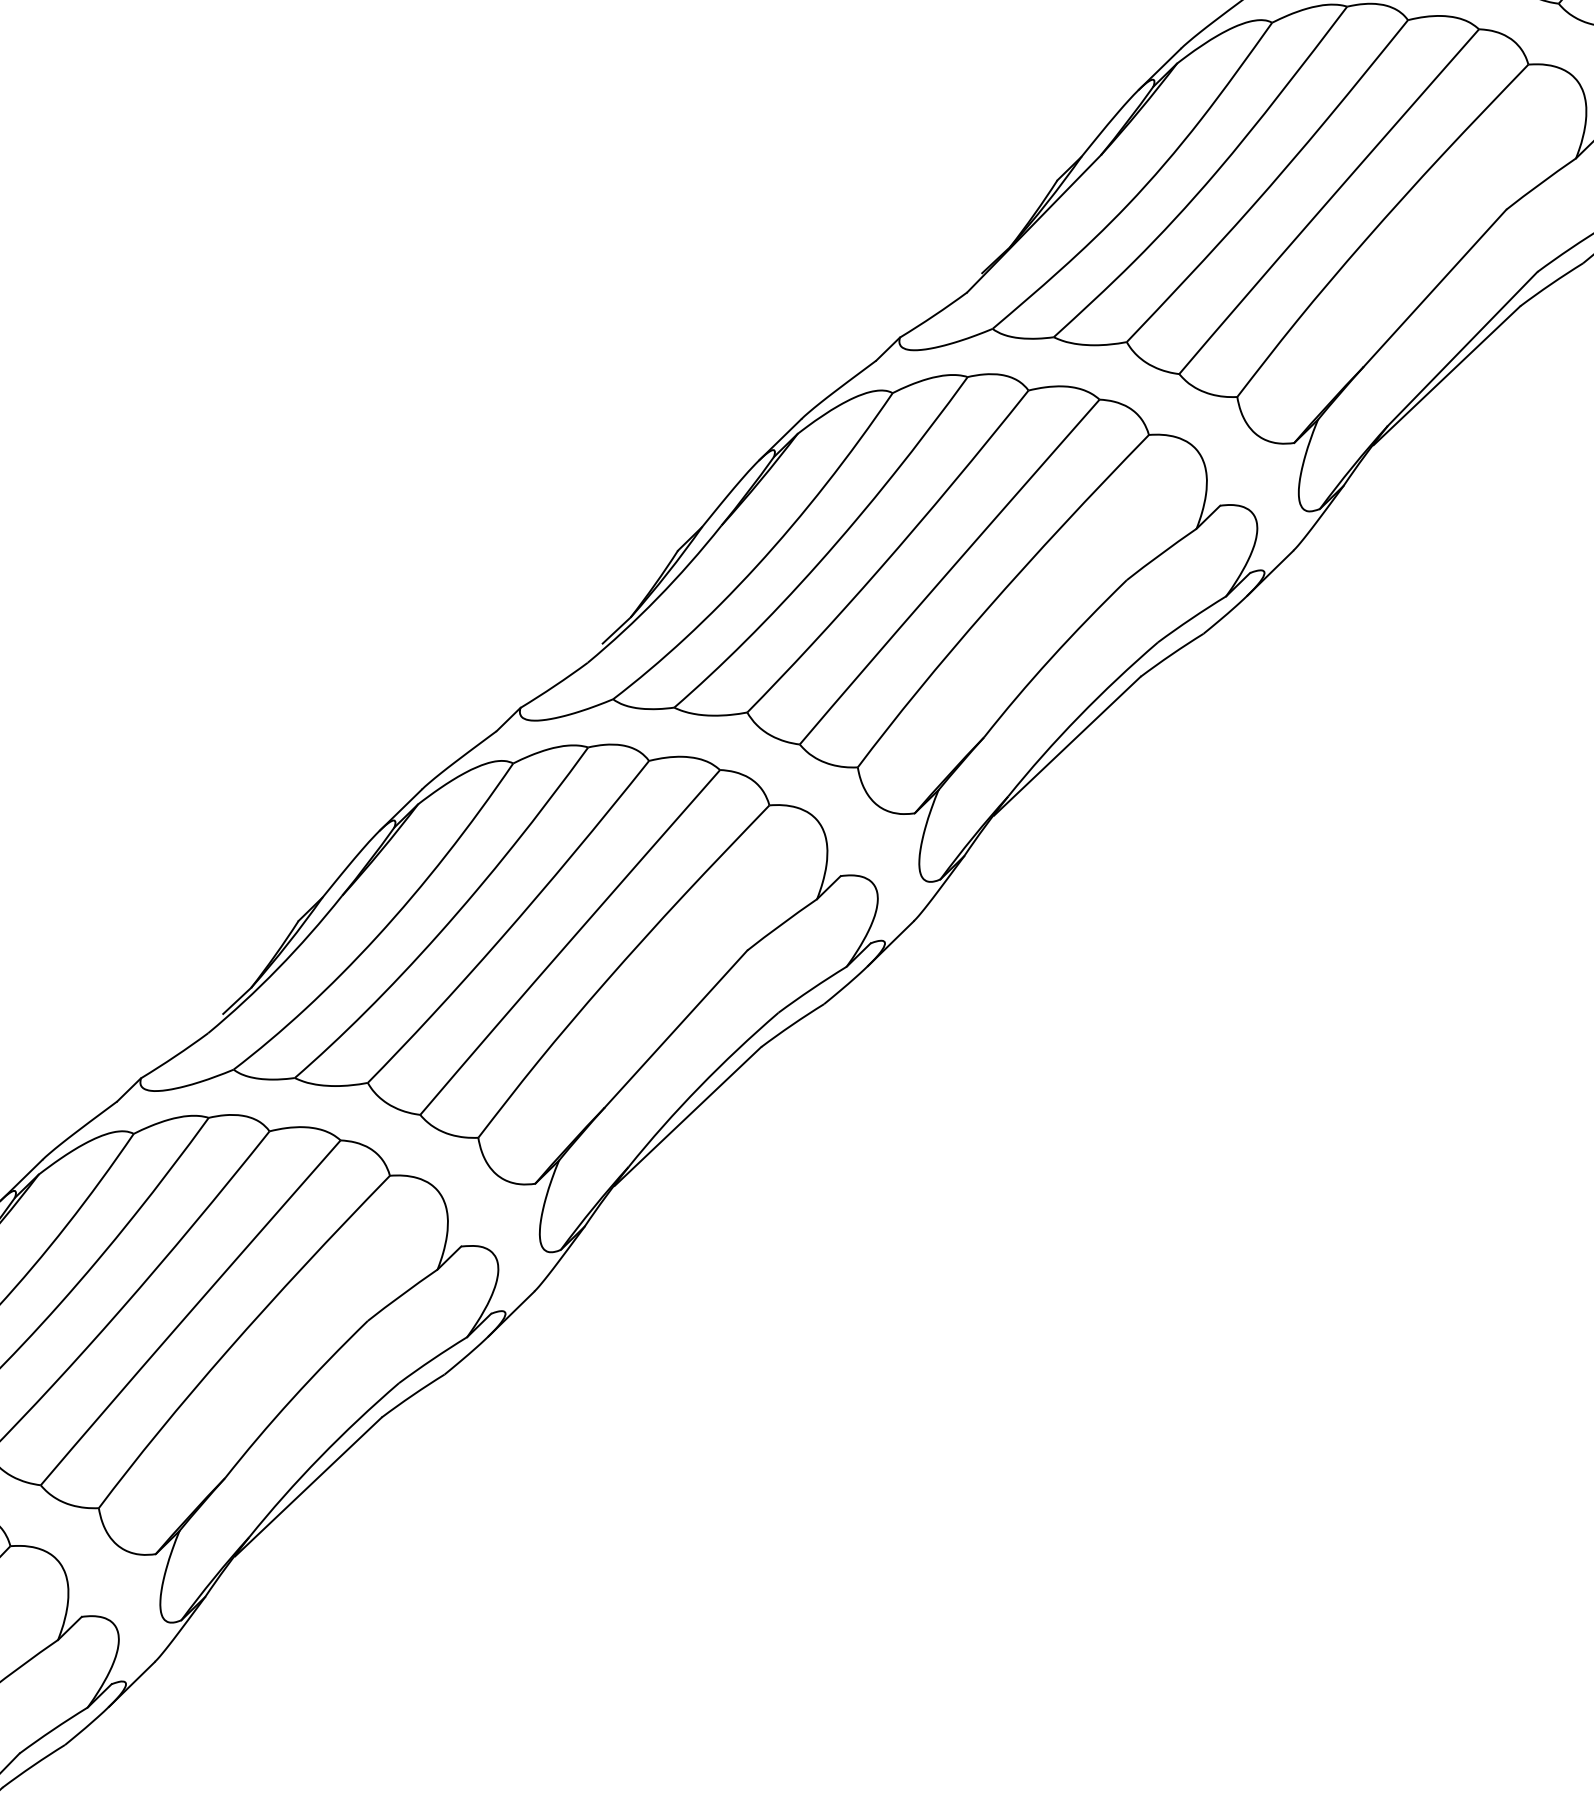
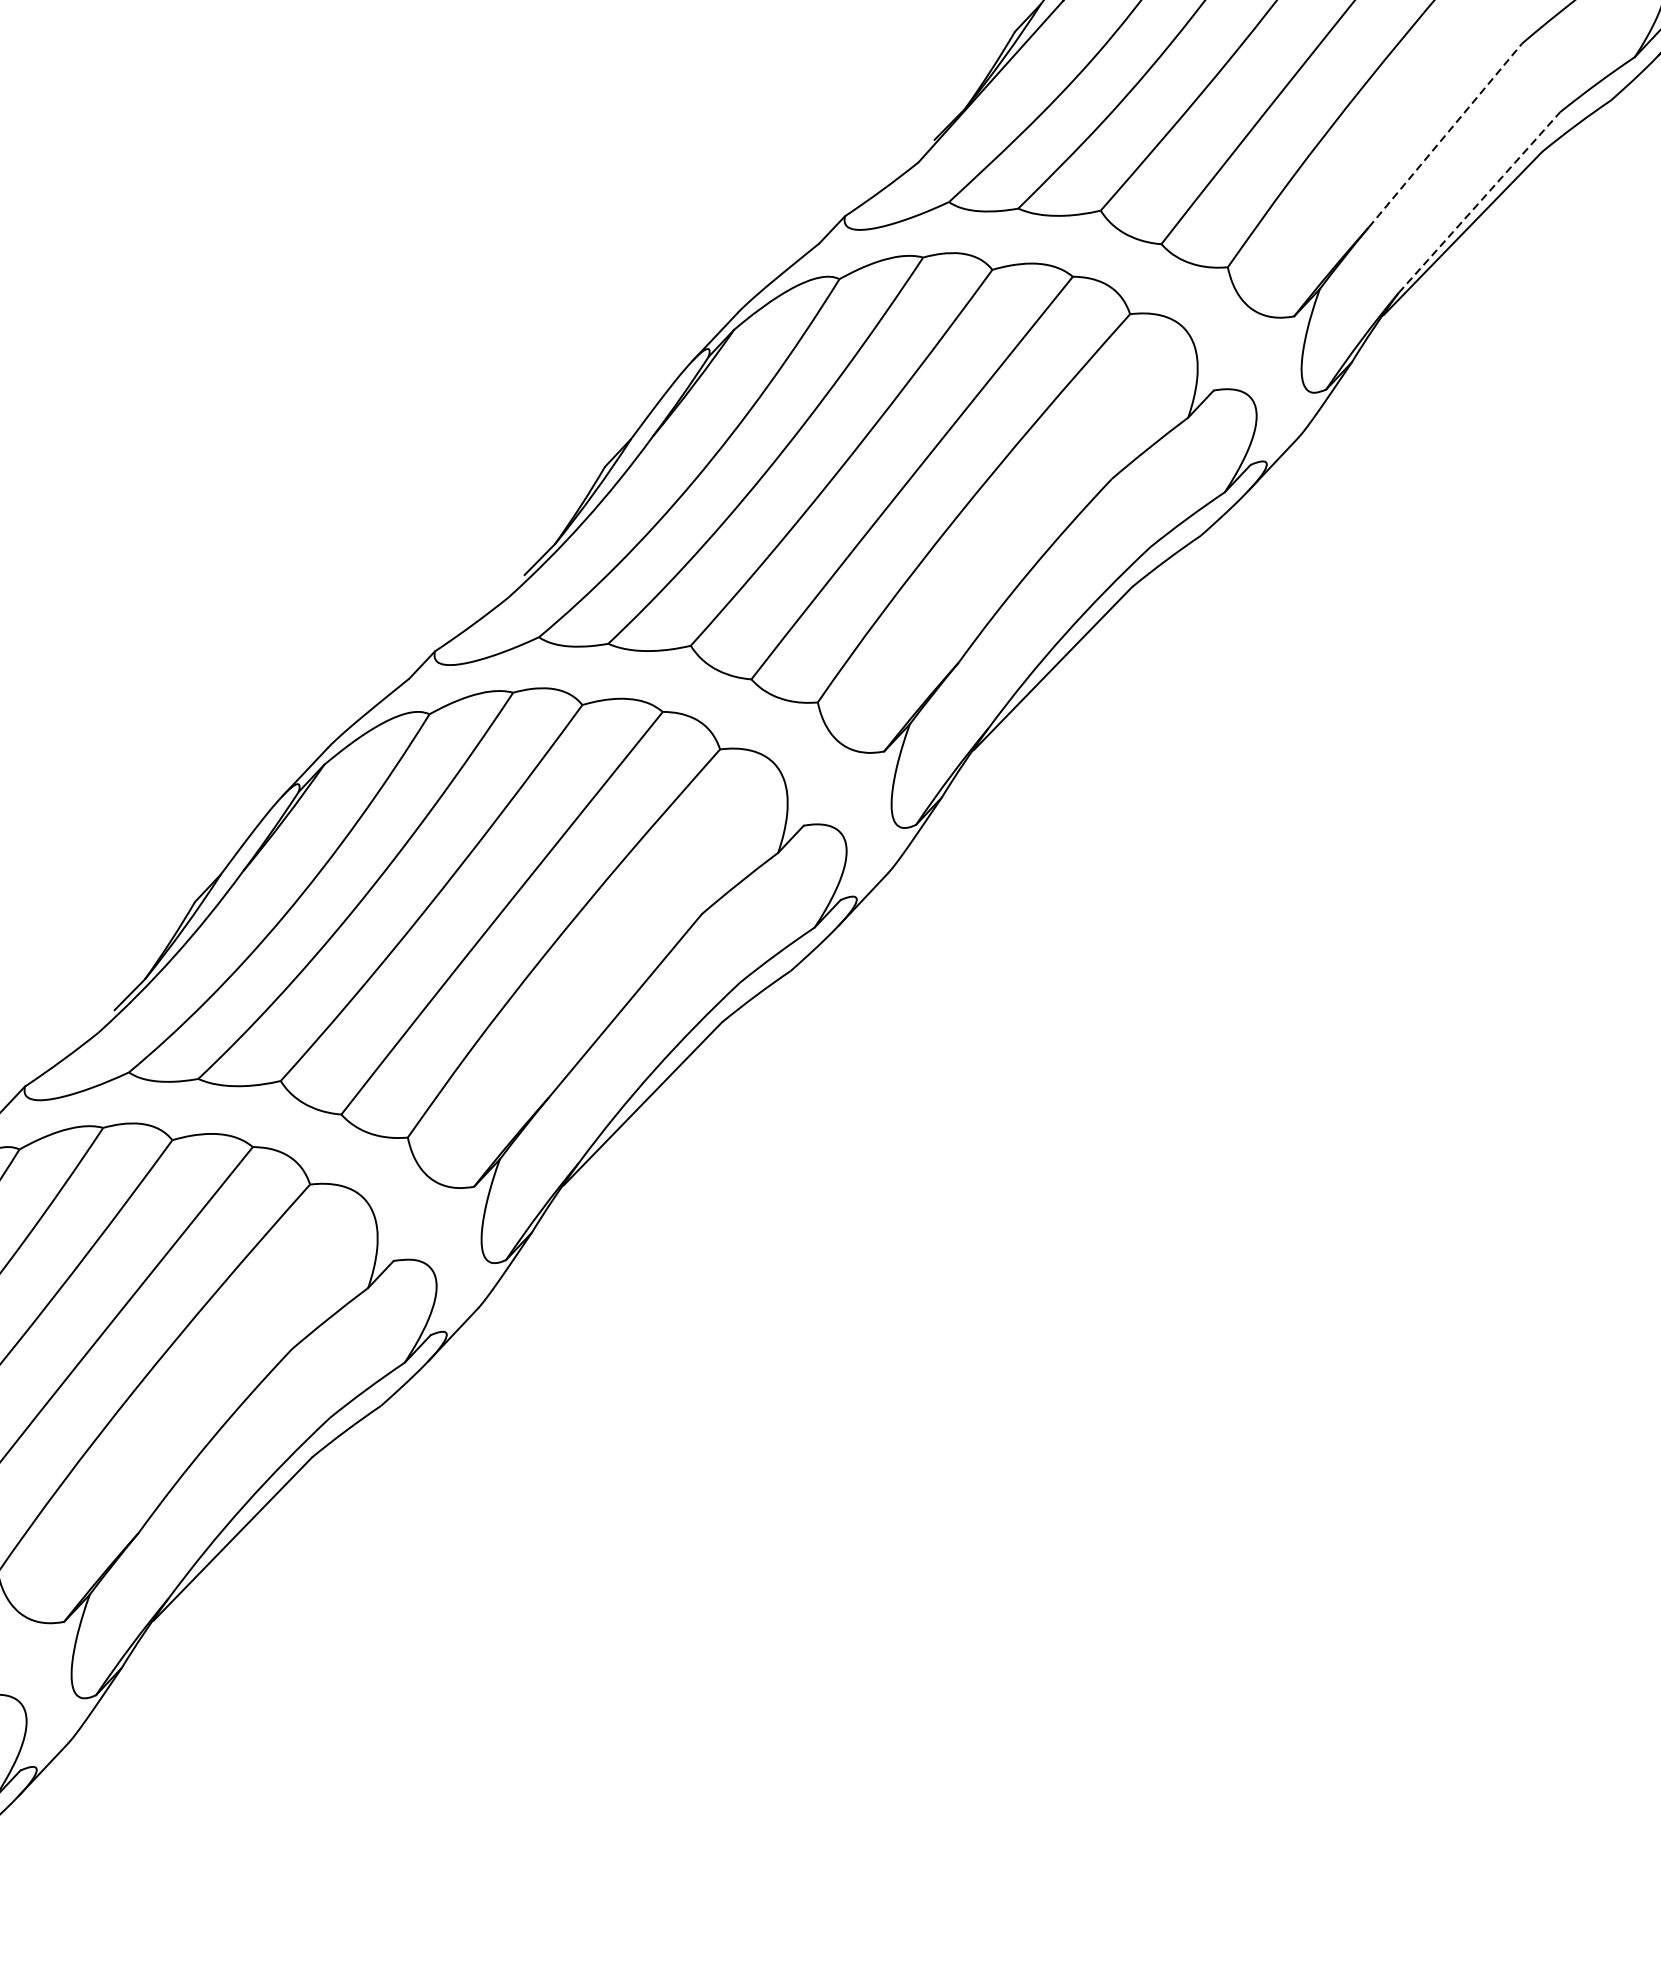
line: (1435, 287) -> (1445, 134), solid -> dashed
line: (1462, 348) -> (1479, 202), solid -> dashed

